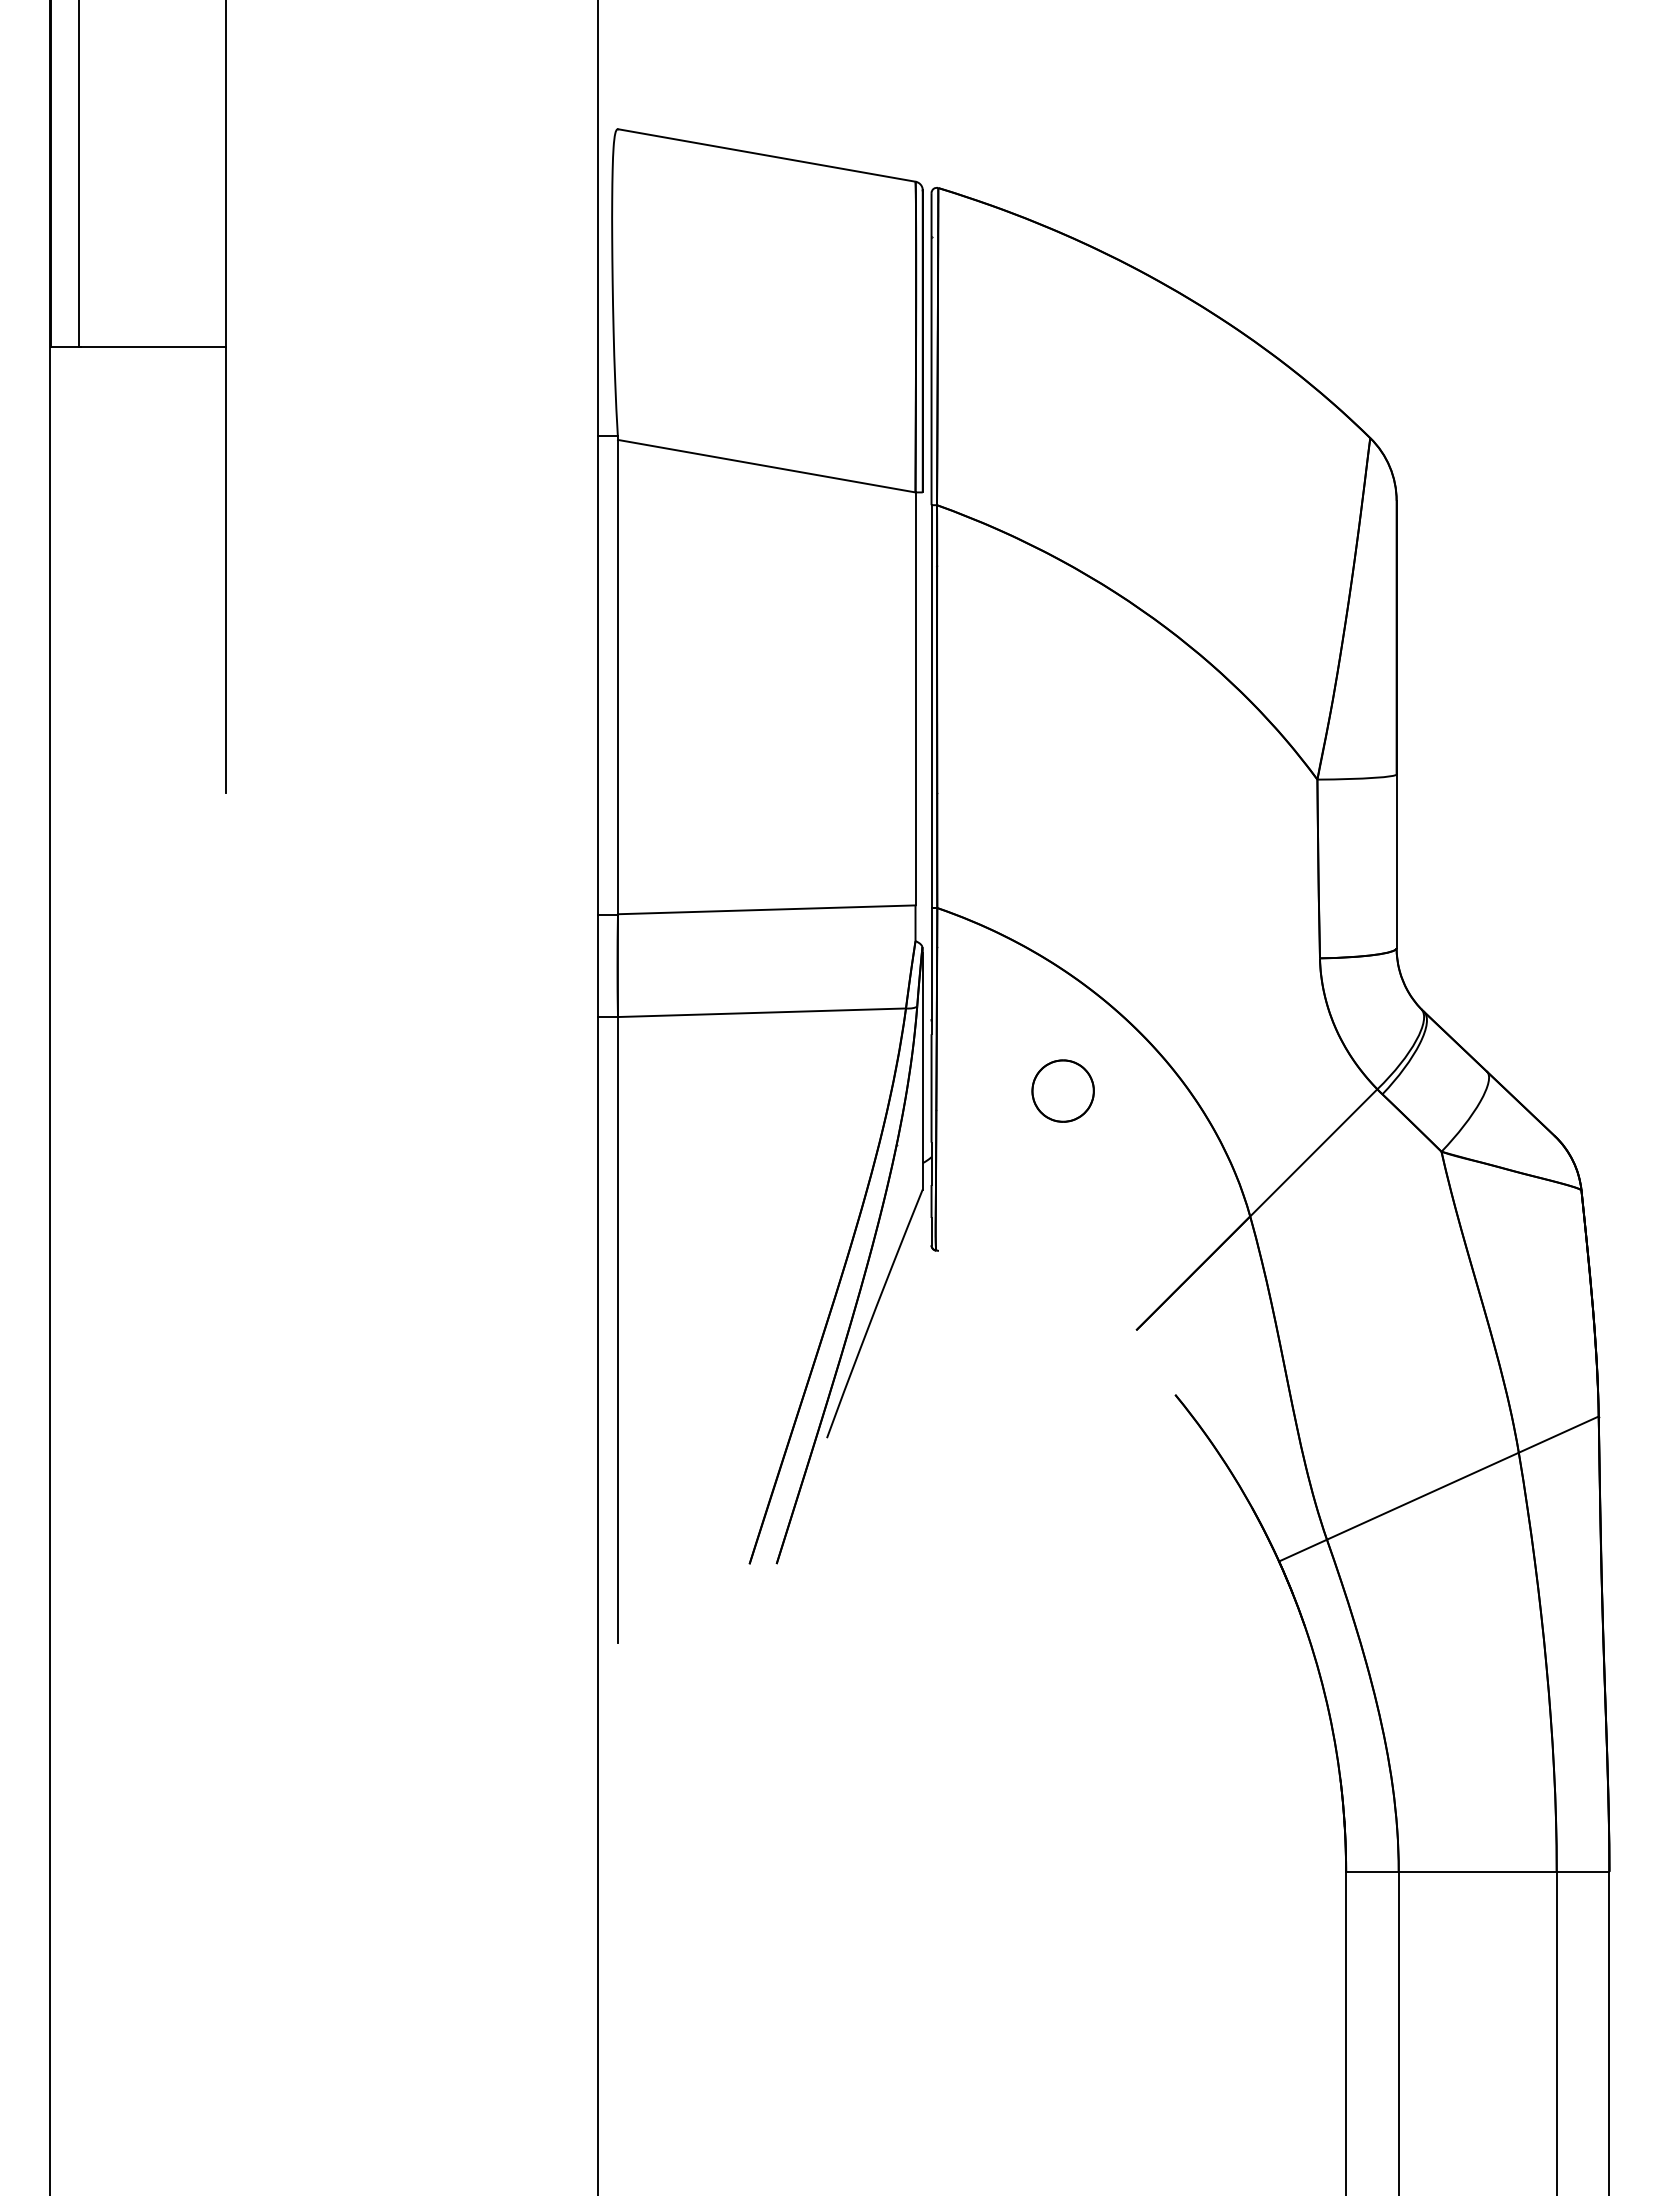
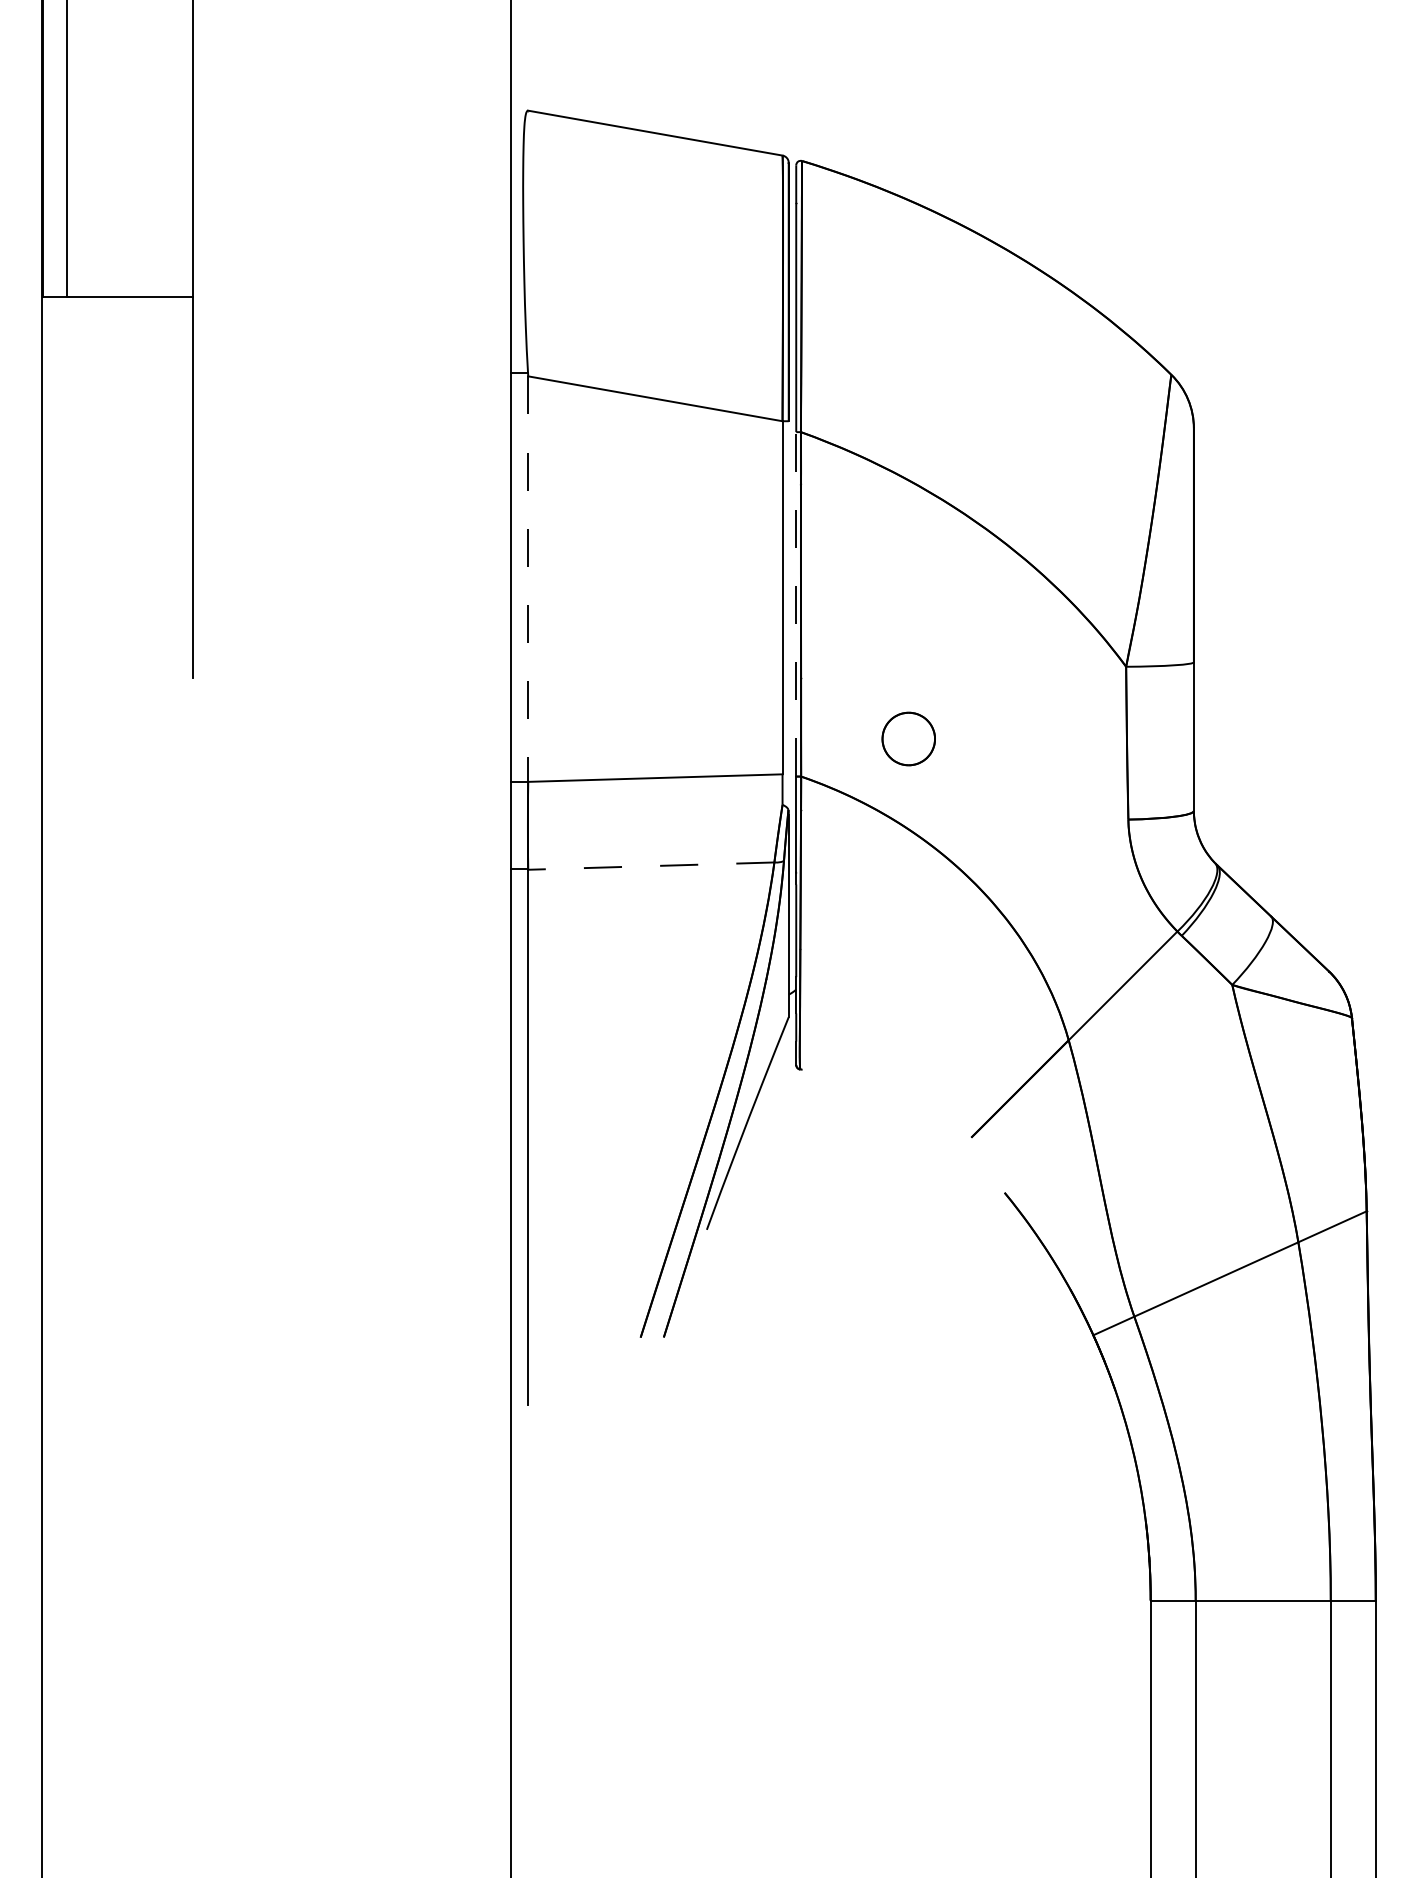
line: (617, 677) -> (527, 579), solid -> dashed
line: (931, 706) -> (796, 604), solid -> dashed
line: (761, 1012) -> (650, 865), solid -> dashed
part: (1062, 1090) -> (908, 738), moved

